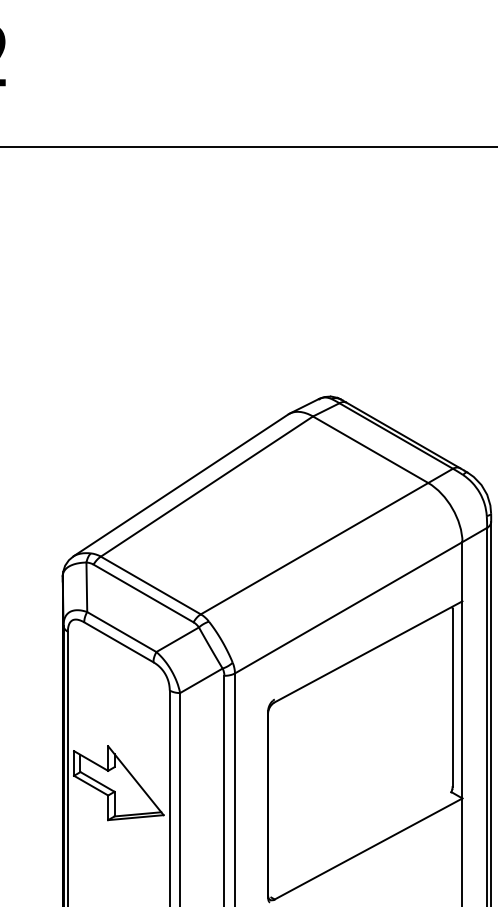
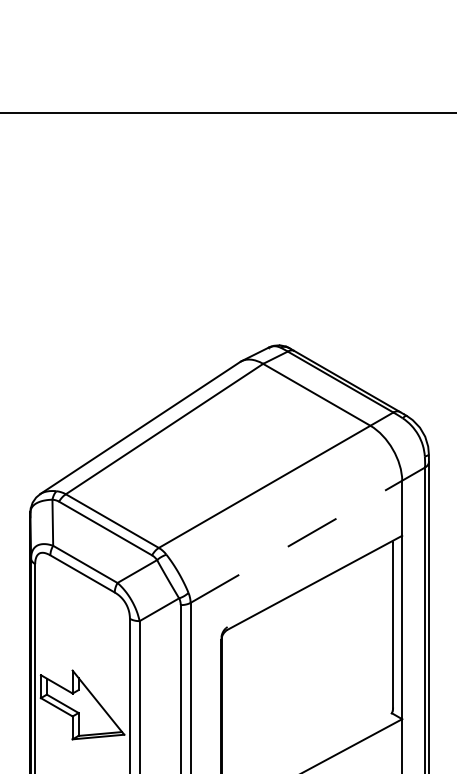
line: (361, 600) -> (308, 535), solid -> dashed

